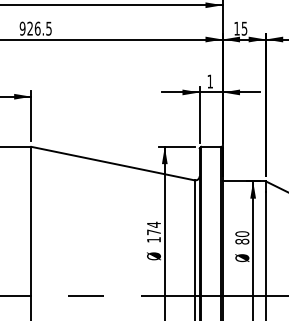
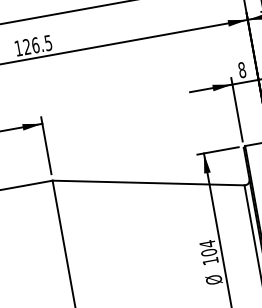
text: (22, 28) -> (18, 48), 926.5 -> 126.5
text: (210, 81) -> (242, 69), 1 -> 8
text: (153, 232) -> (208, 252), 174 -> 104

